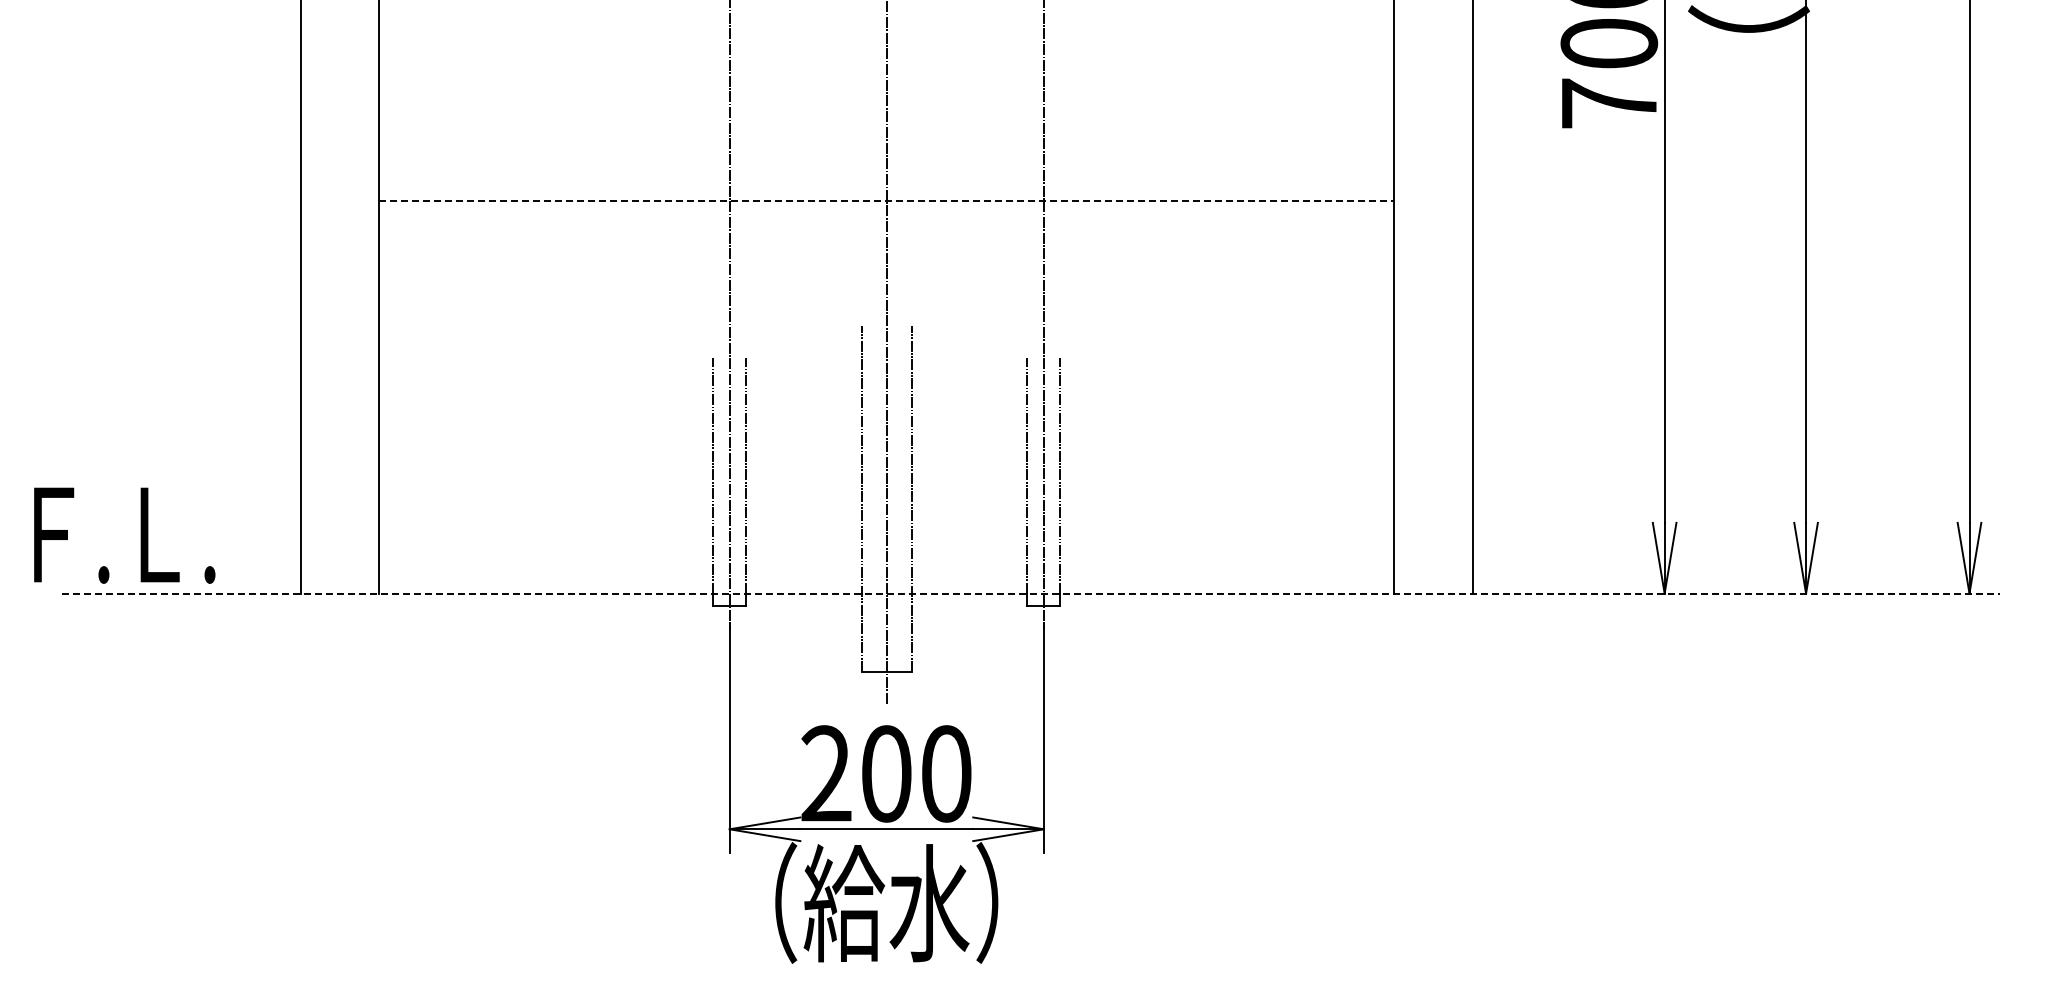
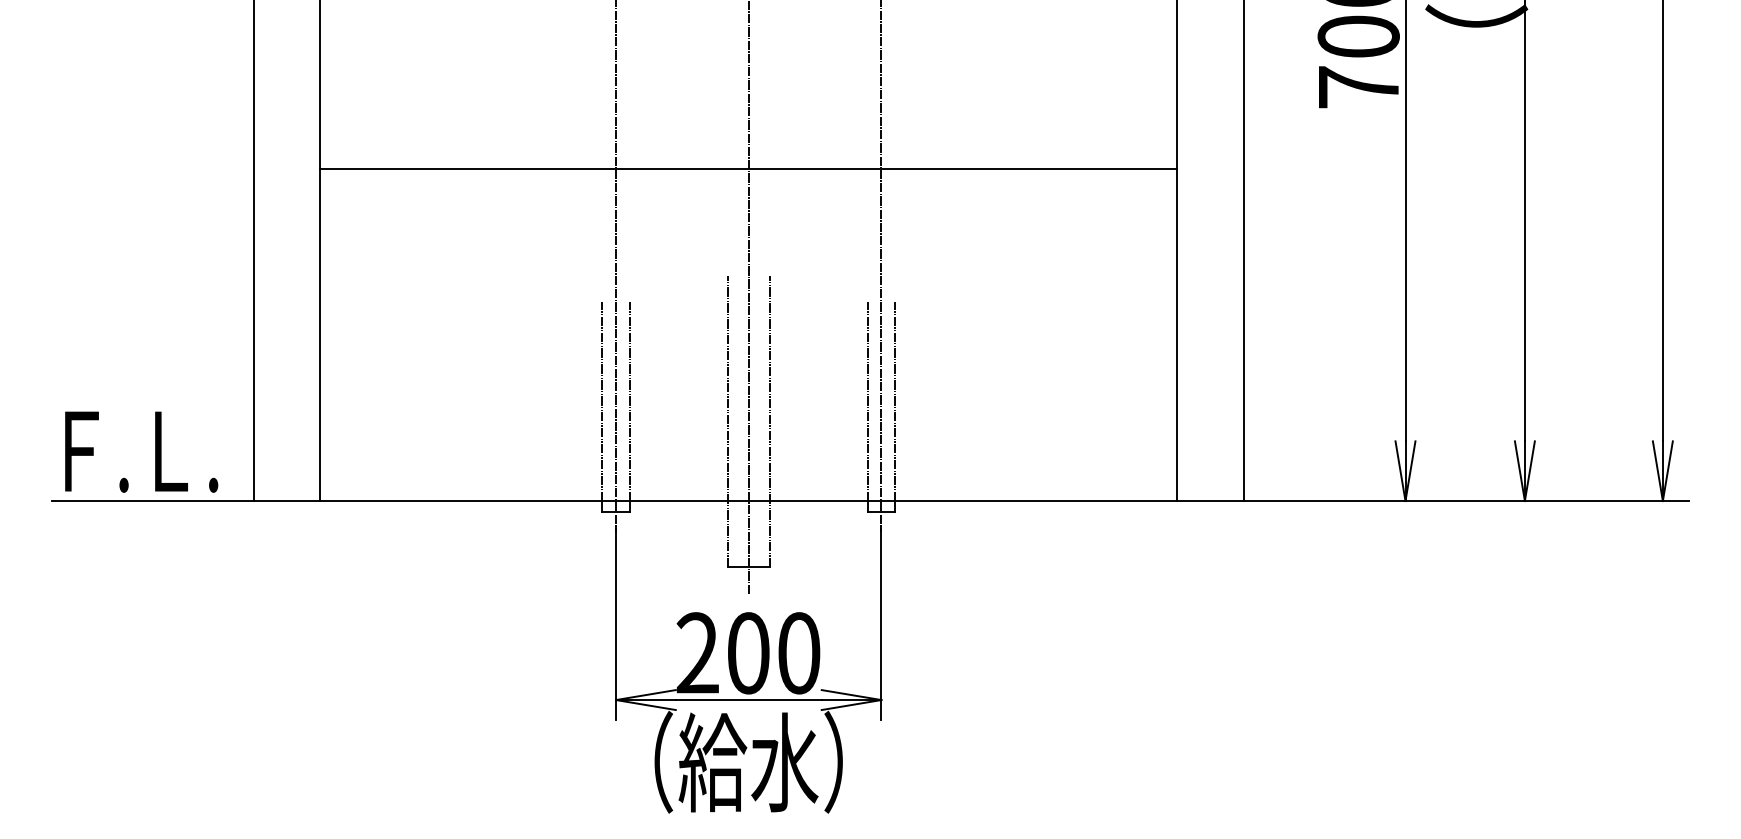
line: (886, 200) -> (748, 169), dashed -> solid
text: (124, 535) -> (141, 452), moved
line: (1031, 593) -> (870, 500), dashed -> solid

